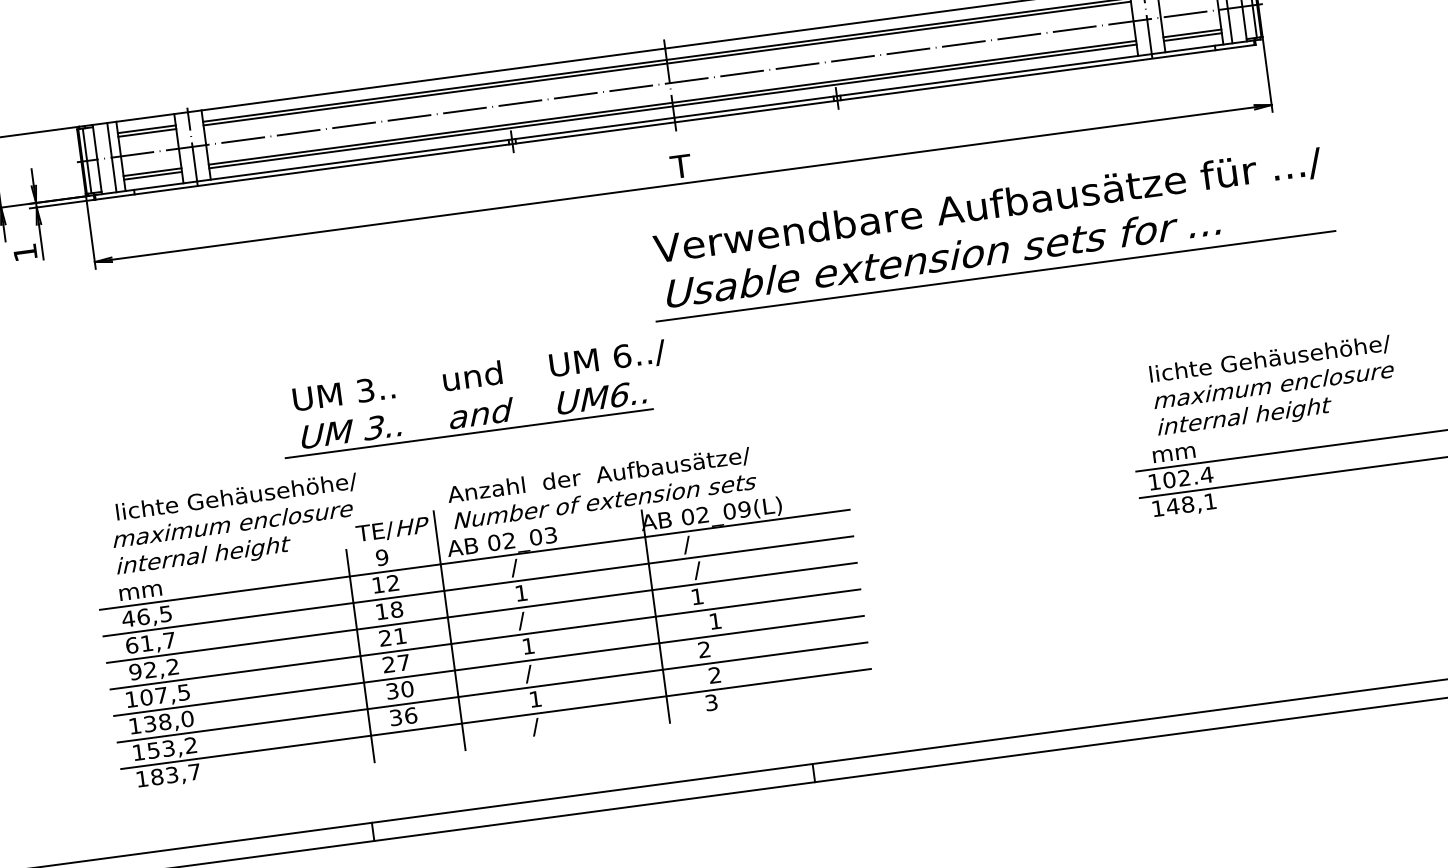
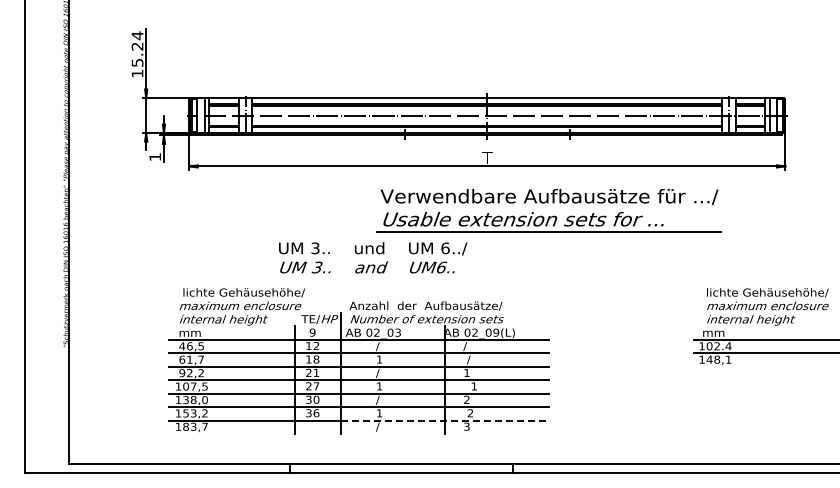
part: (989, 233) -> (548, 210), moved
line: (469, 433) -> (364, 276), removed
line: (665, 696) -> (444, 420), solid -> dashed

